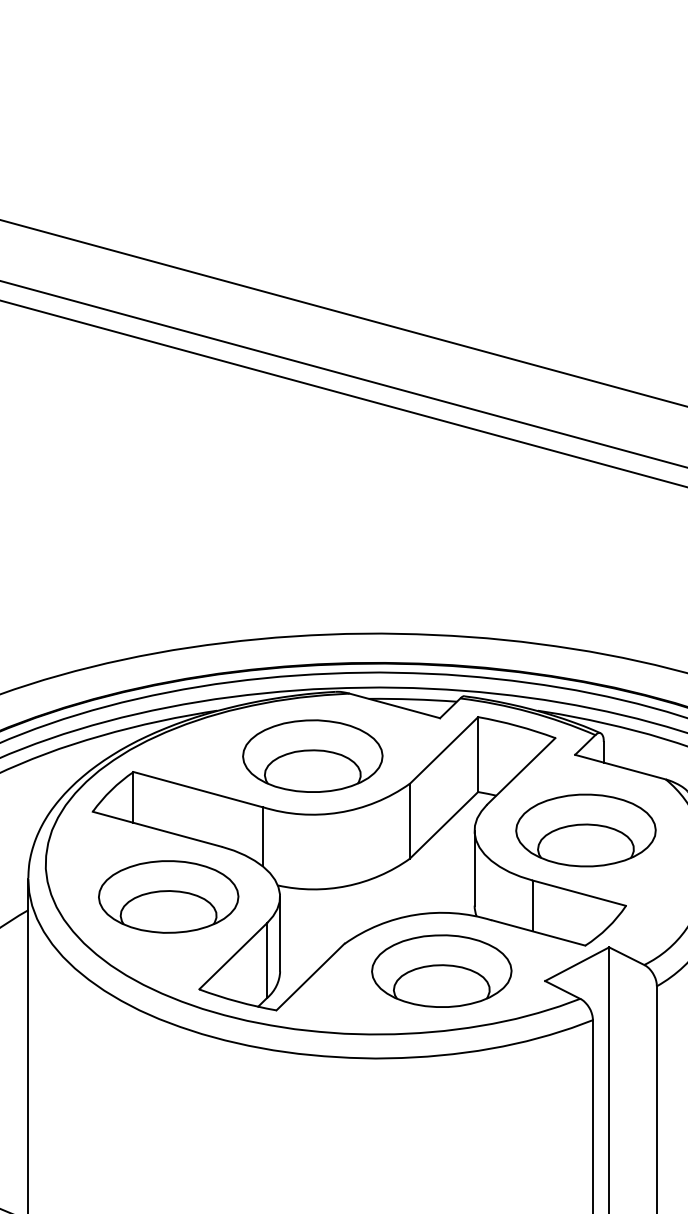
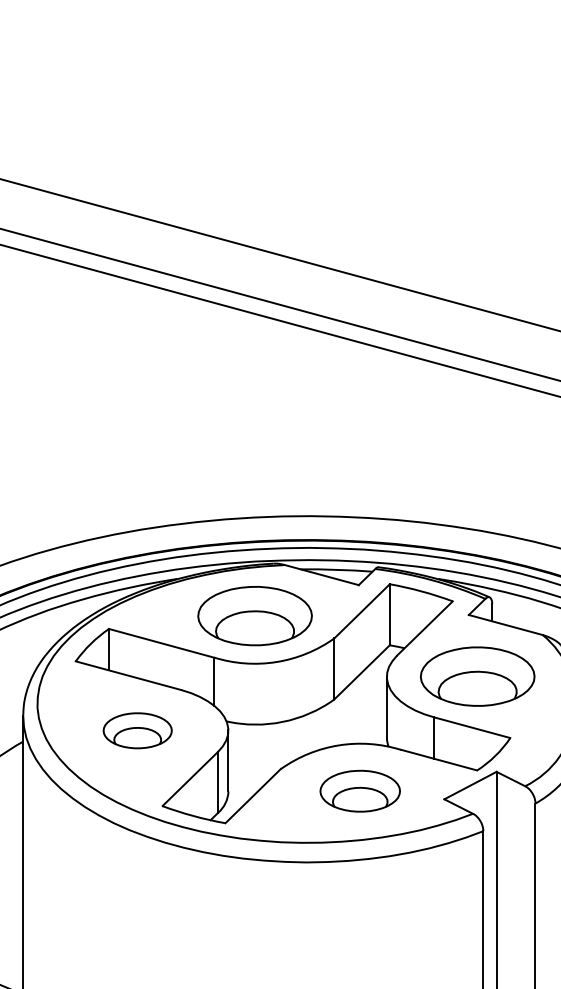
part: (168, 896) -> (137, 730), size x0.6
part: (441, 970) -> (359, 790), size x0.7

